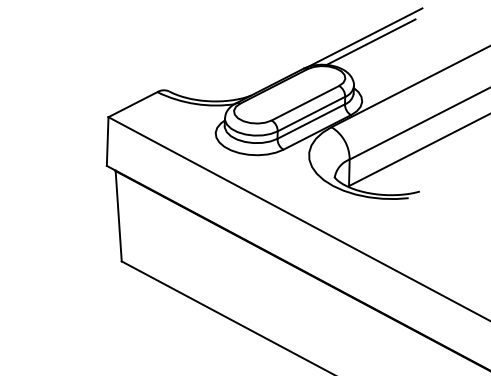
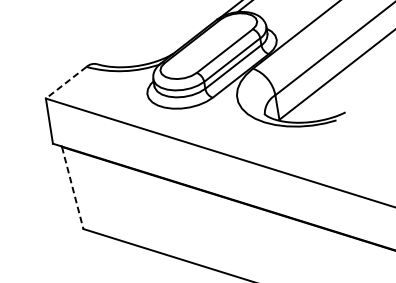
line: (132, 104) -> (65, 82), solid -> dashed
line: (118, 216) -> (72, 188), solid -> dashed

